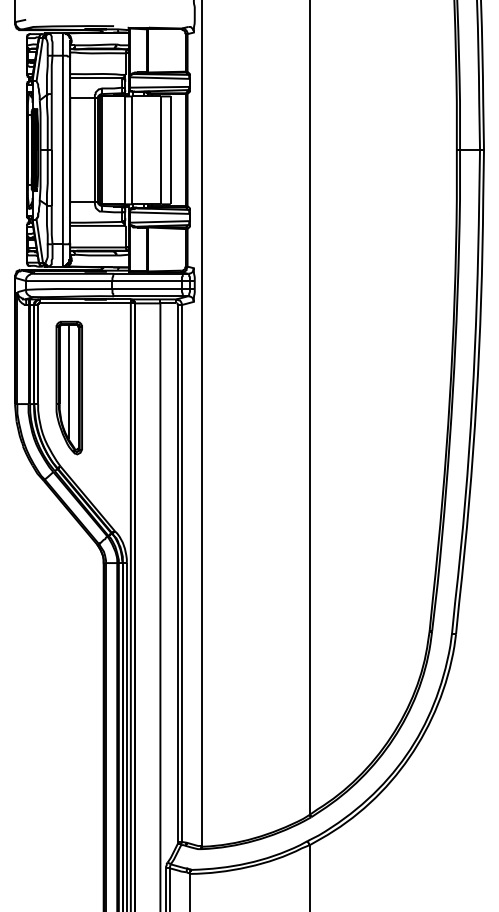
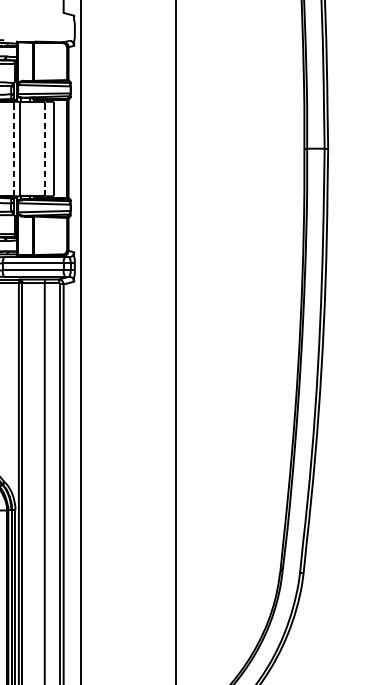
line: (125, 150) -> (14, 149), solid -> dashed
line: (161, 150) -> (45, 149), solid -> dashed

